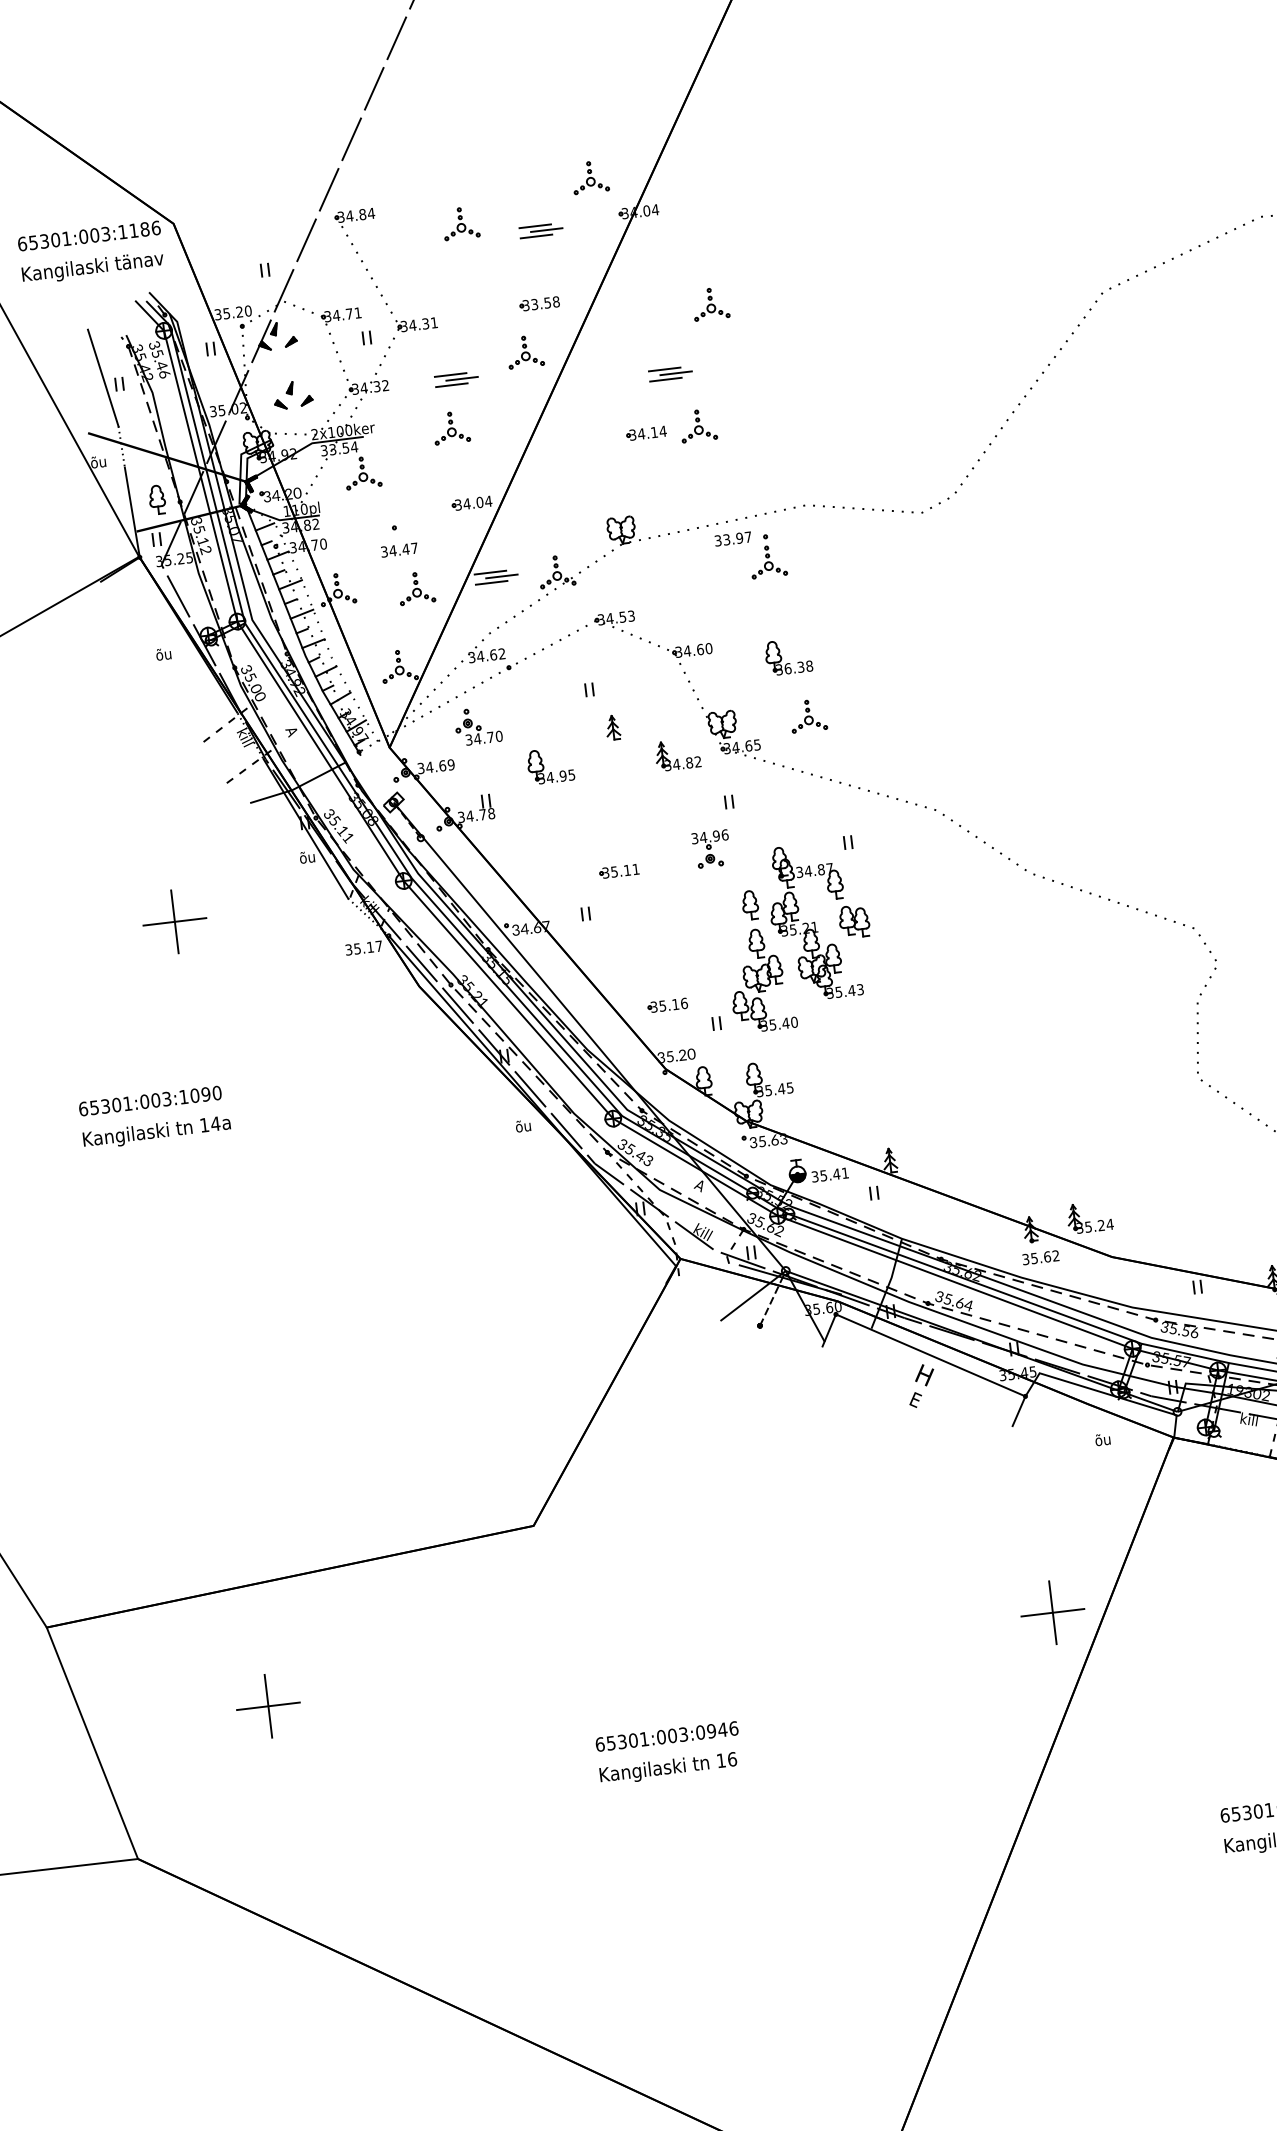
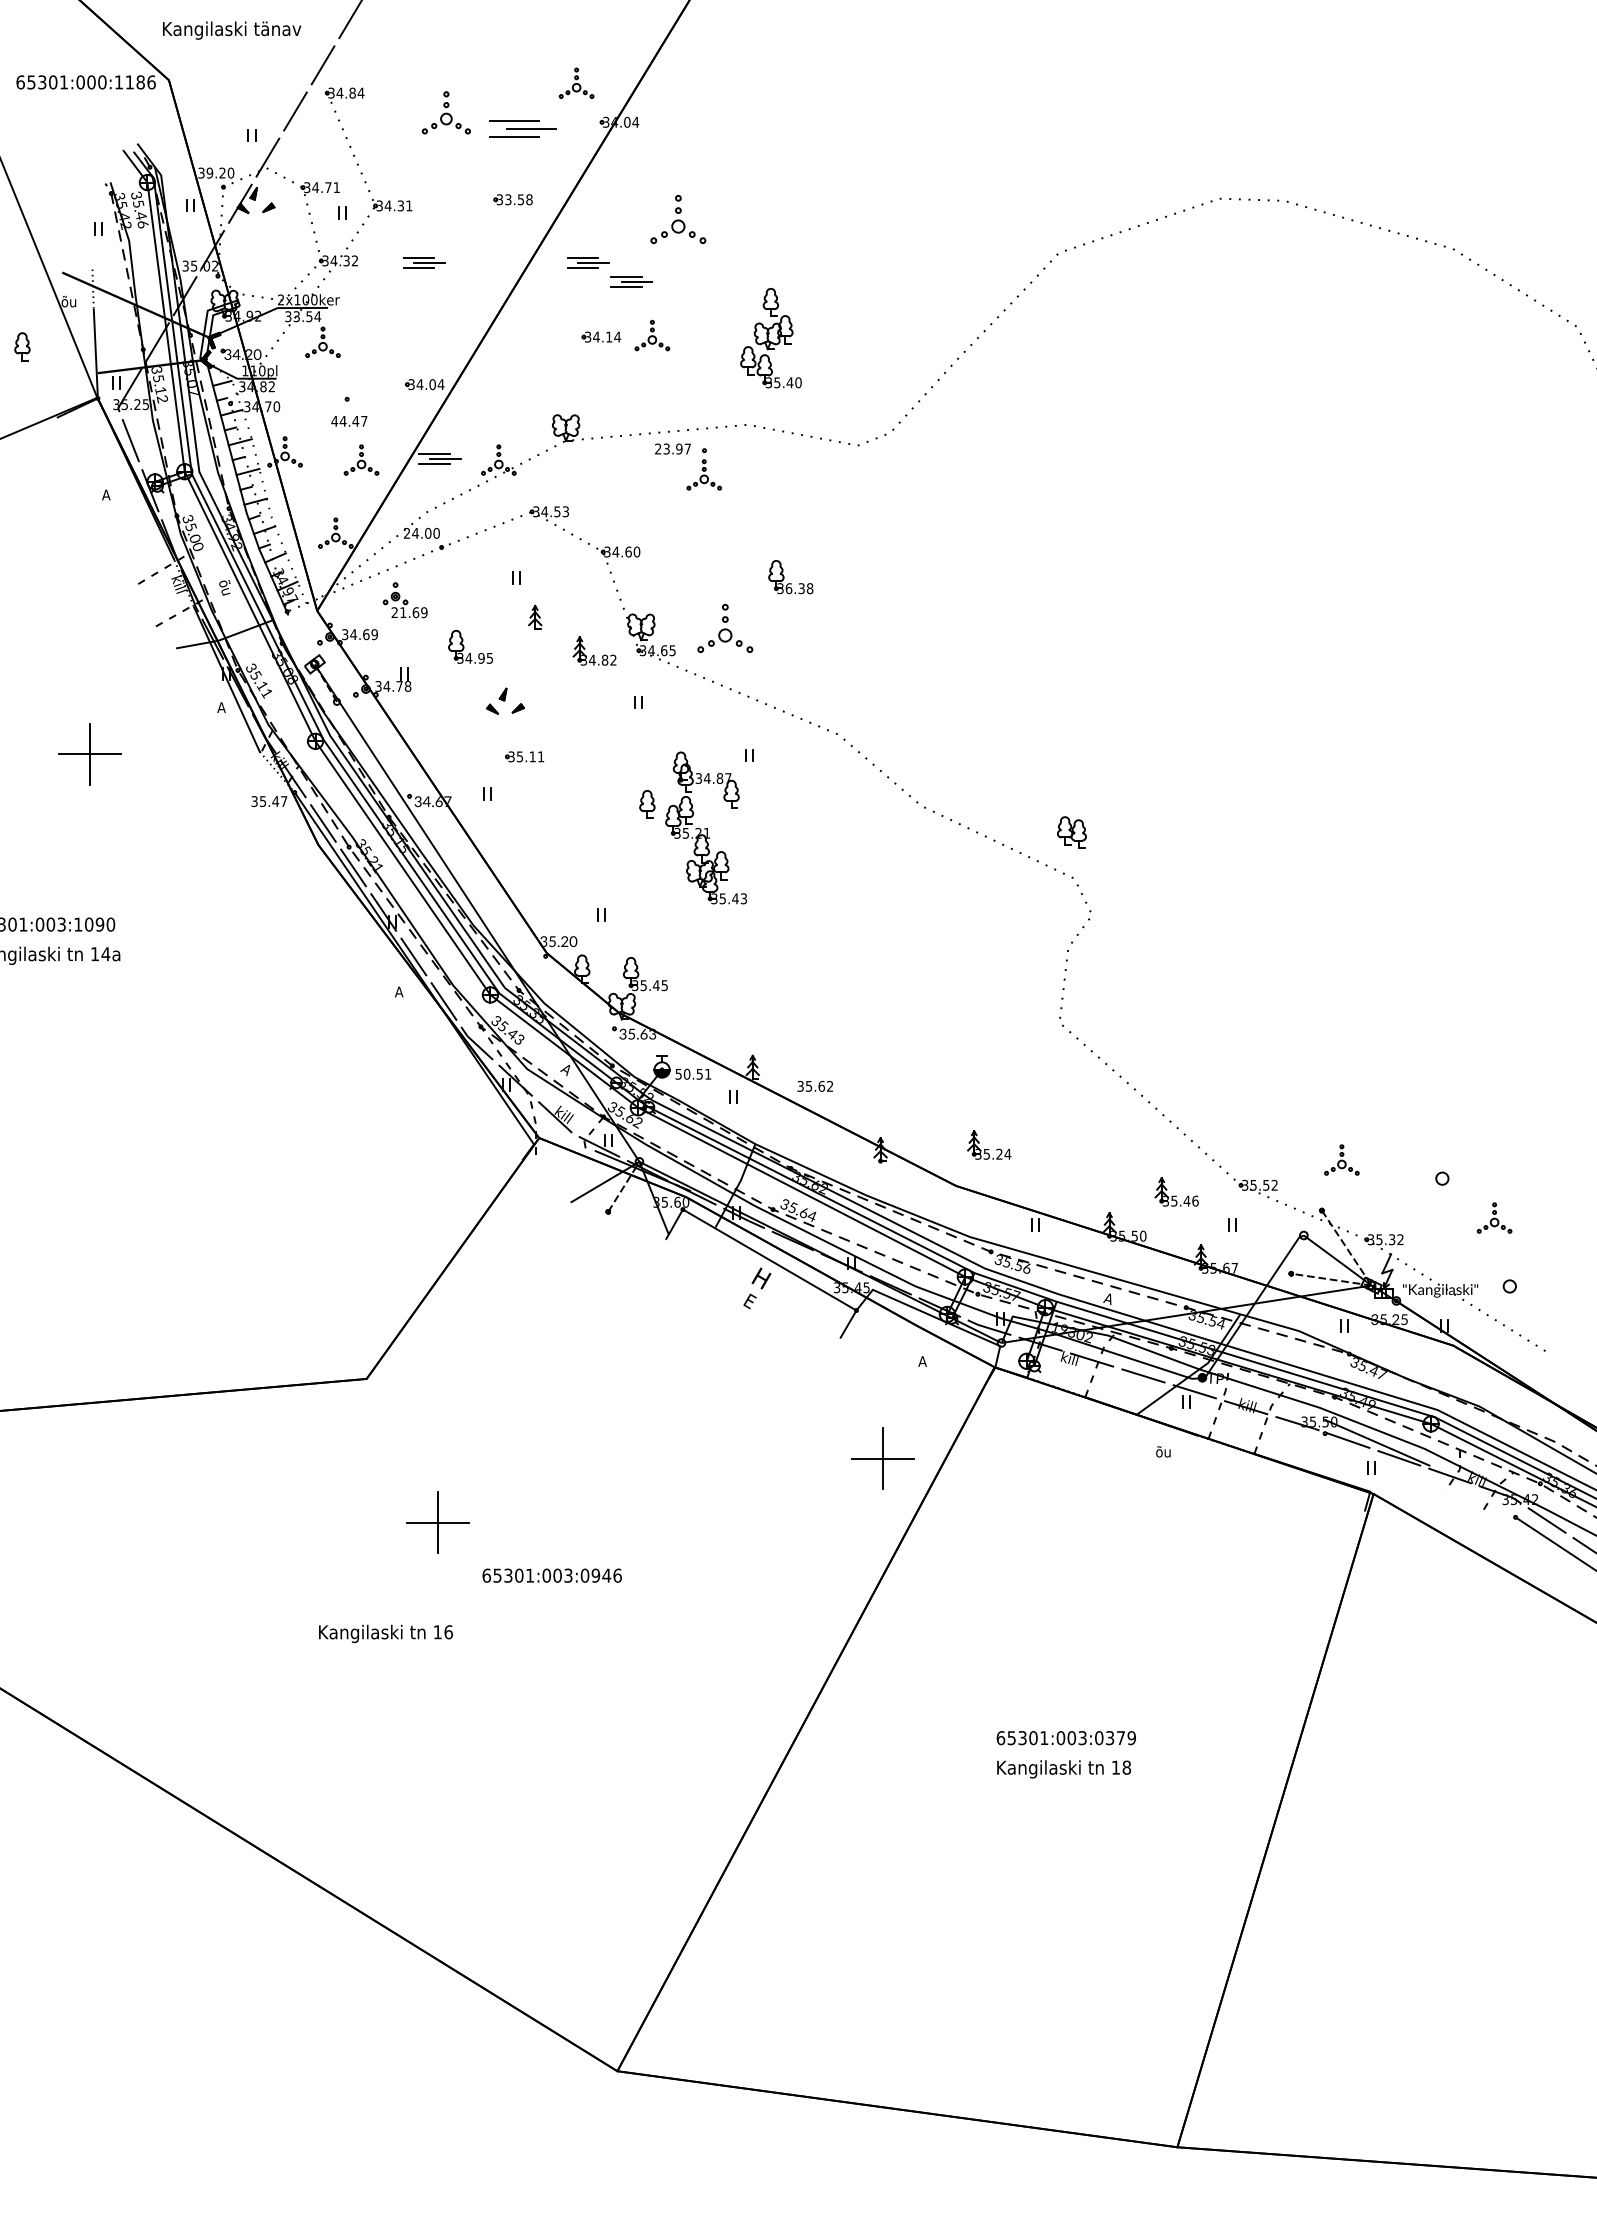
part: (460, 222) -> (446, 112), size x1.4
part: (540, 230) -> (522, 128), size x1.6
text: (106, 234) -> (102, 82), 65301:003:1186 -> 65301:000:1186
text: (93, 267) -> (232, 30), moved
part: (710, 303) -> (678, 219), size x1.6
text: (226, 313) -> (209, 172), 35.20 -> 39.20
part: (524, 350) -> (493, 243), removed
part: (624, 358) -> (588, 262), added
line: (103, 377) -> (83, 220), removed
part: (292, 394) -> (505, 700), moved
part: (451, 427) -> (413, 308), removed
part: (157, 499) -> (22, 346), moved
text: (718, 541) -> (658, 449), 33.97 -> 23.97
text: (384, 551) -> (334, 420), 34.47 -> 44.47
text: (163, 654) -> (109, 494), õu -> A
text: (486, 654) -> (421, 532), 34.62 -> 24.00
part: (788, 657) -> (790, 577), moved
part: (807, 716) -> (724, 628), size x1.6
text: (292, 735) -> (224, 587), A -> õu
text: (484, 738) -> (409, 612), 34.70 -> 21.69
part: (711, 848) -> (616, 745), removed
text: (306, 857) -> (224, 707), õu -> A
part: (853, 921) -> (1071, 832), moved
text: (370, 947) -> (275, 801), 35.17 -> 35.47
part: (760, 980) -> (770, 338), moved
part: (667, 1005) -> (555, 891), removed
text: (523, 1125) -> (402, 991), õu -> A
text: (826, 1174) -> (689, 1073), 35.41 -> 50.51
part: (1090, 1216) -> (989, 1144), moved
text: (1039, 1256) -> (814, 1085), moved
text: (1102, 1439) -> (925, 1360), õu -> A
part: (1052, 1612) -> (882, 1458), moved
part: (268, 1706) -> (437, 1522), moved
text: (666, 1736) -> (551, 1575), moved
text: (668, 1768) -> (385, 1633), moved

